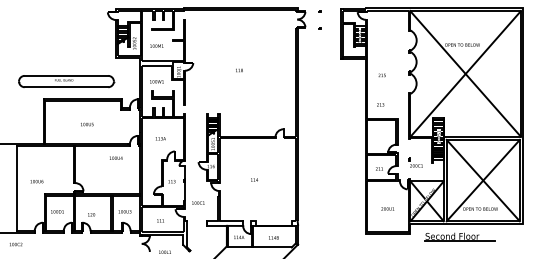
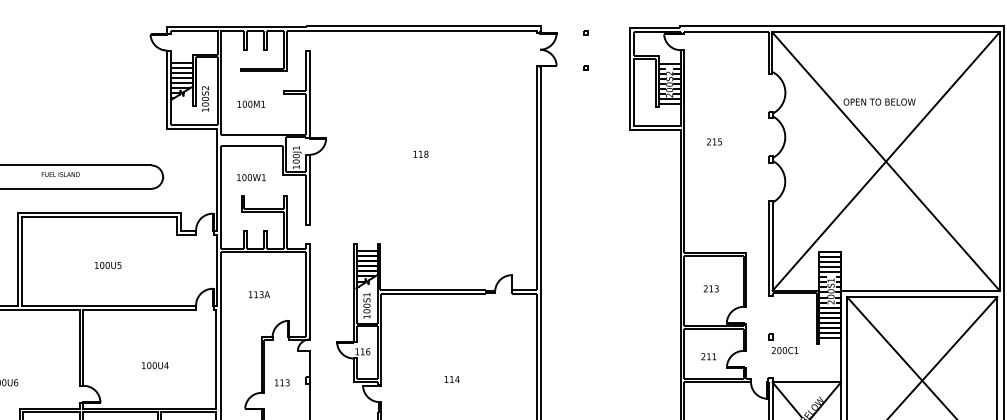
text: (381, 75) -> (713, 142), moved
text: (380, 104) -> (711, 288), moved
text: (116, 157) -> (156, 364), moved

